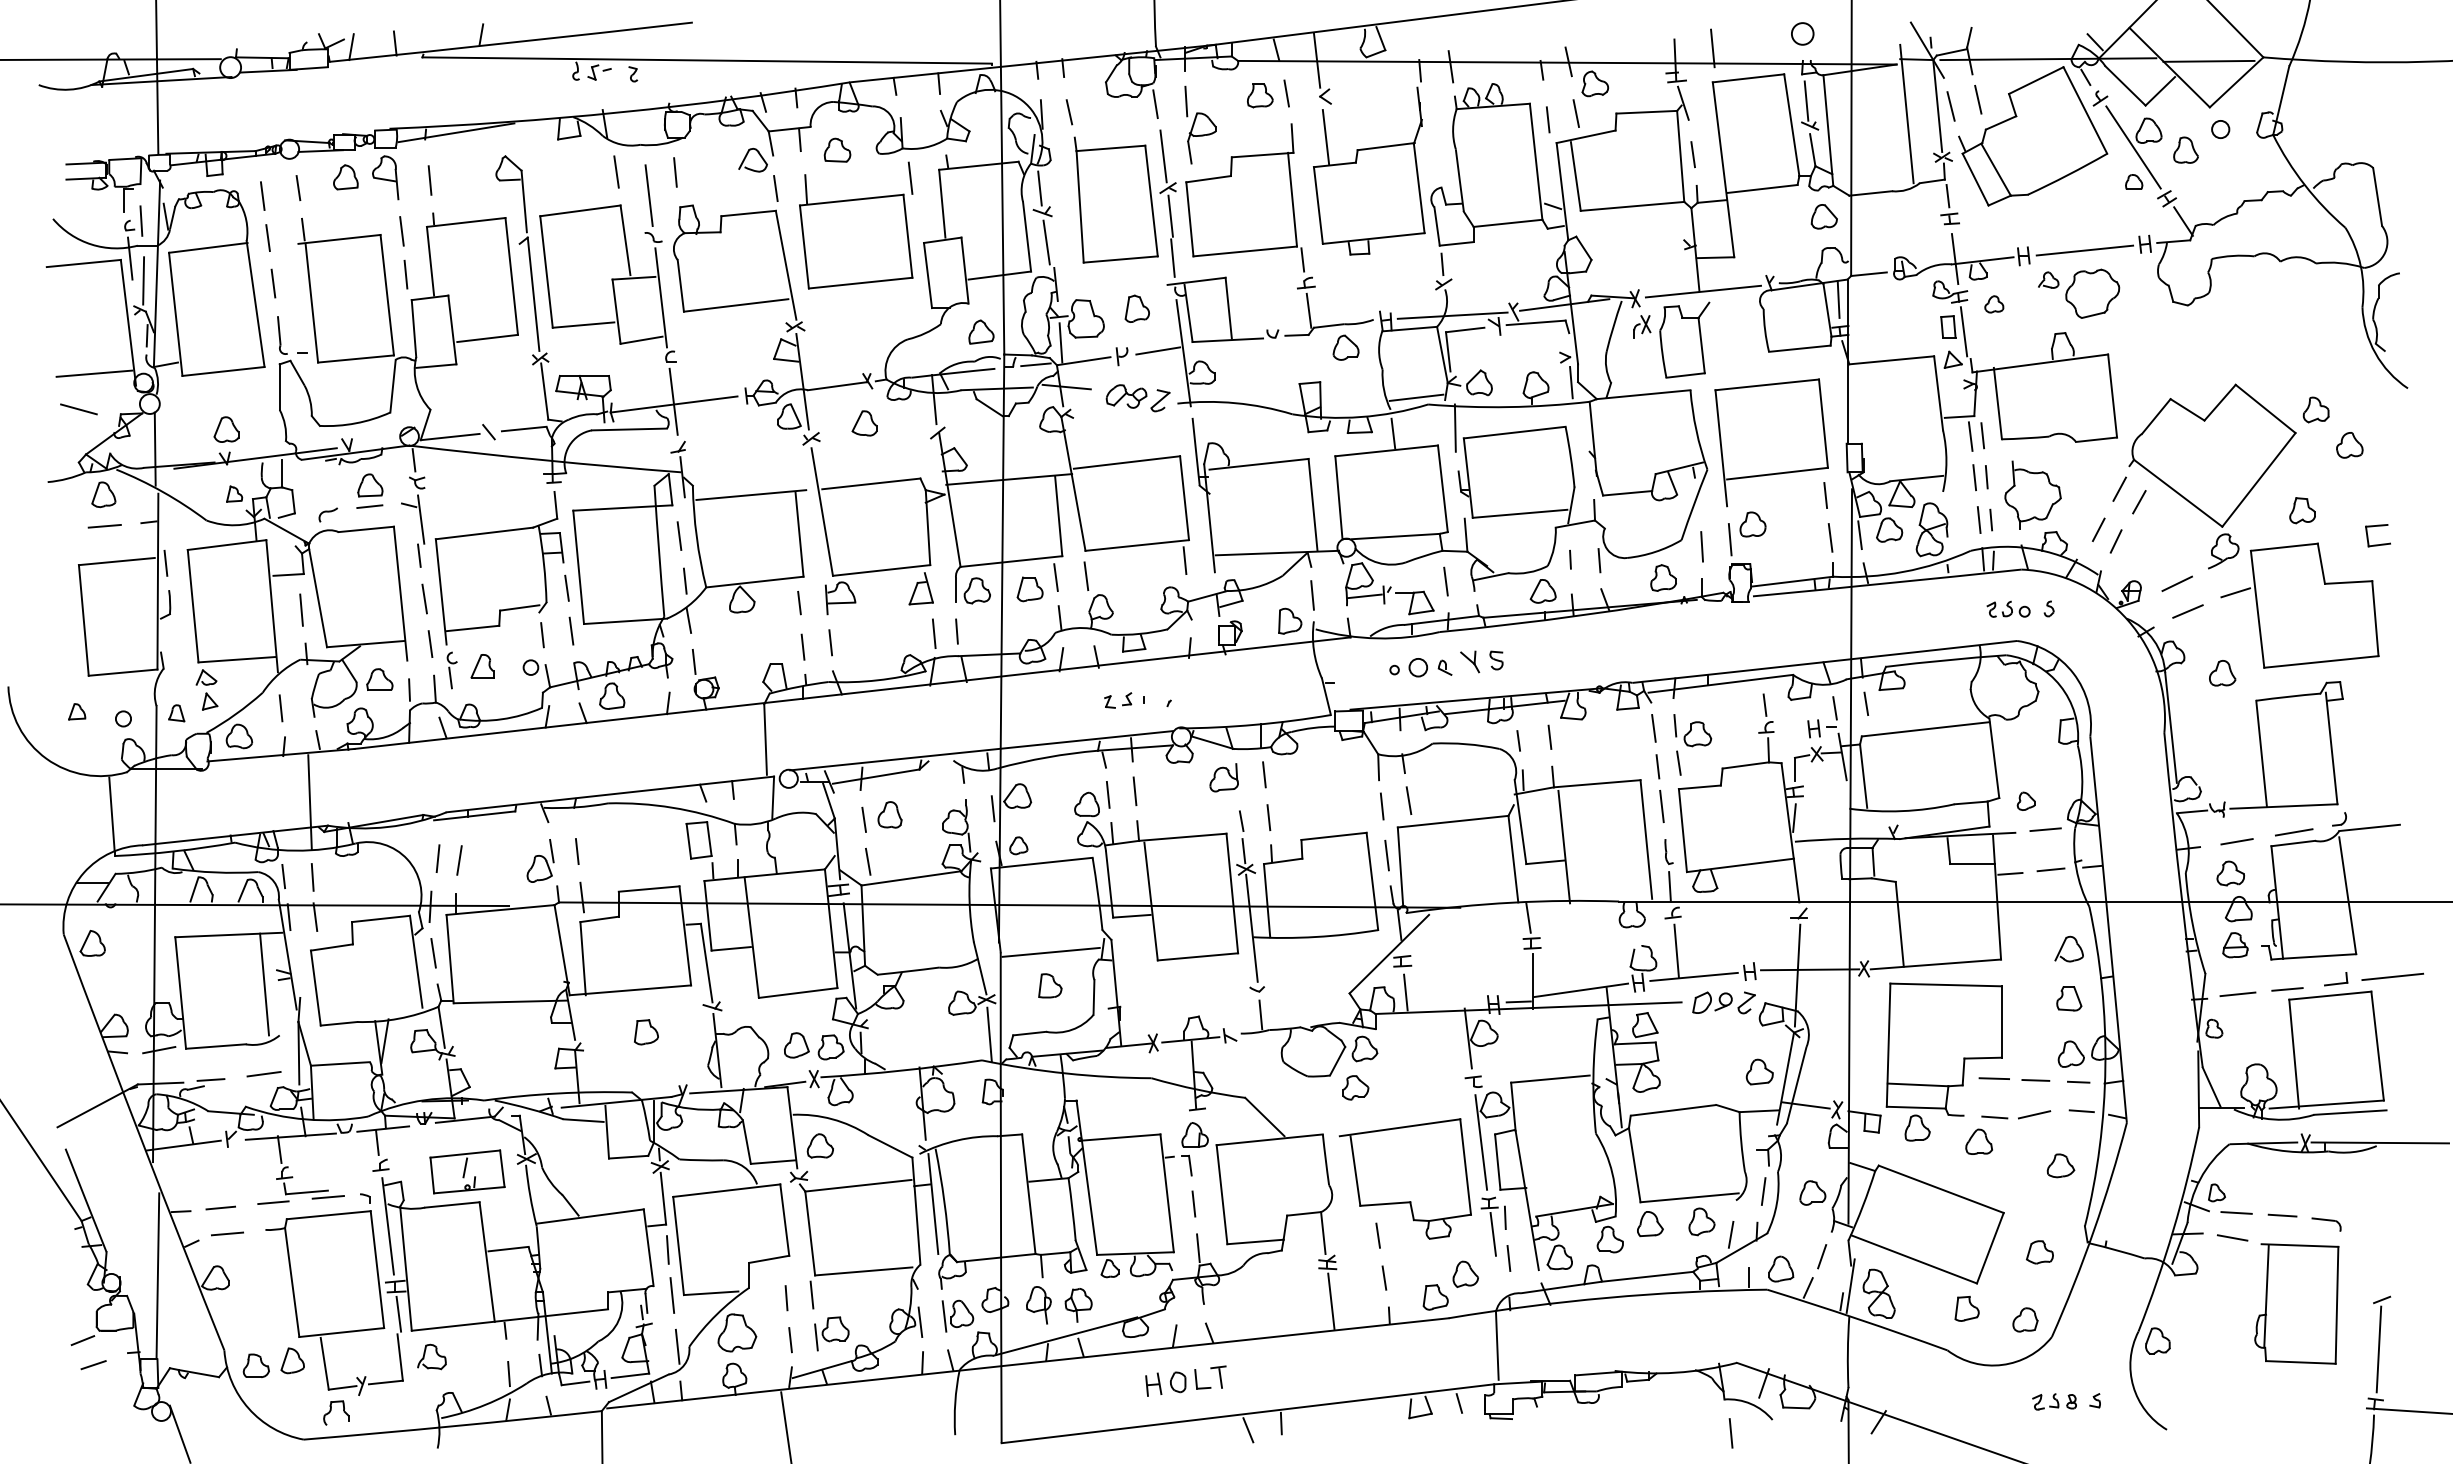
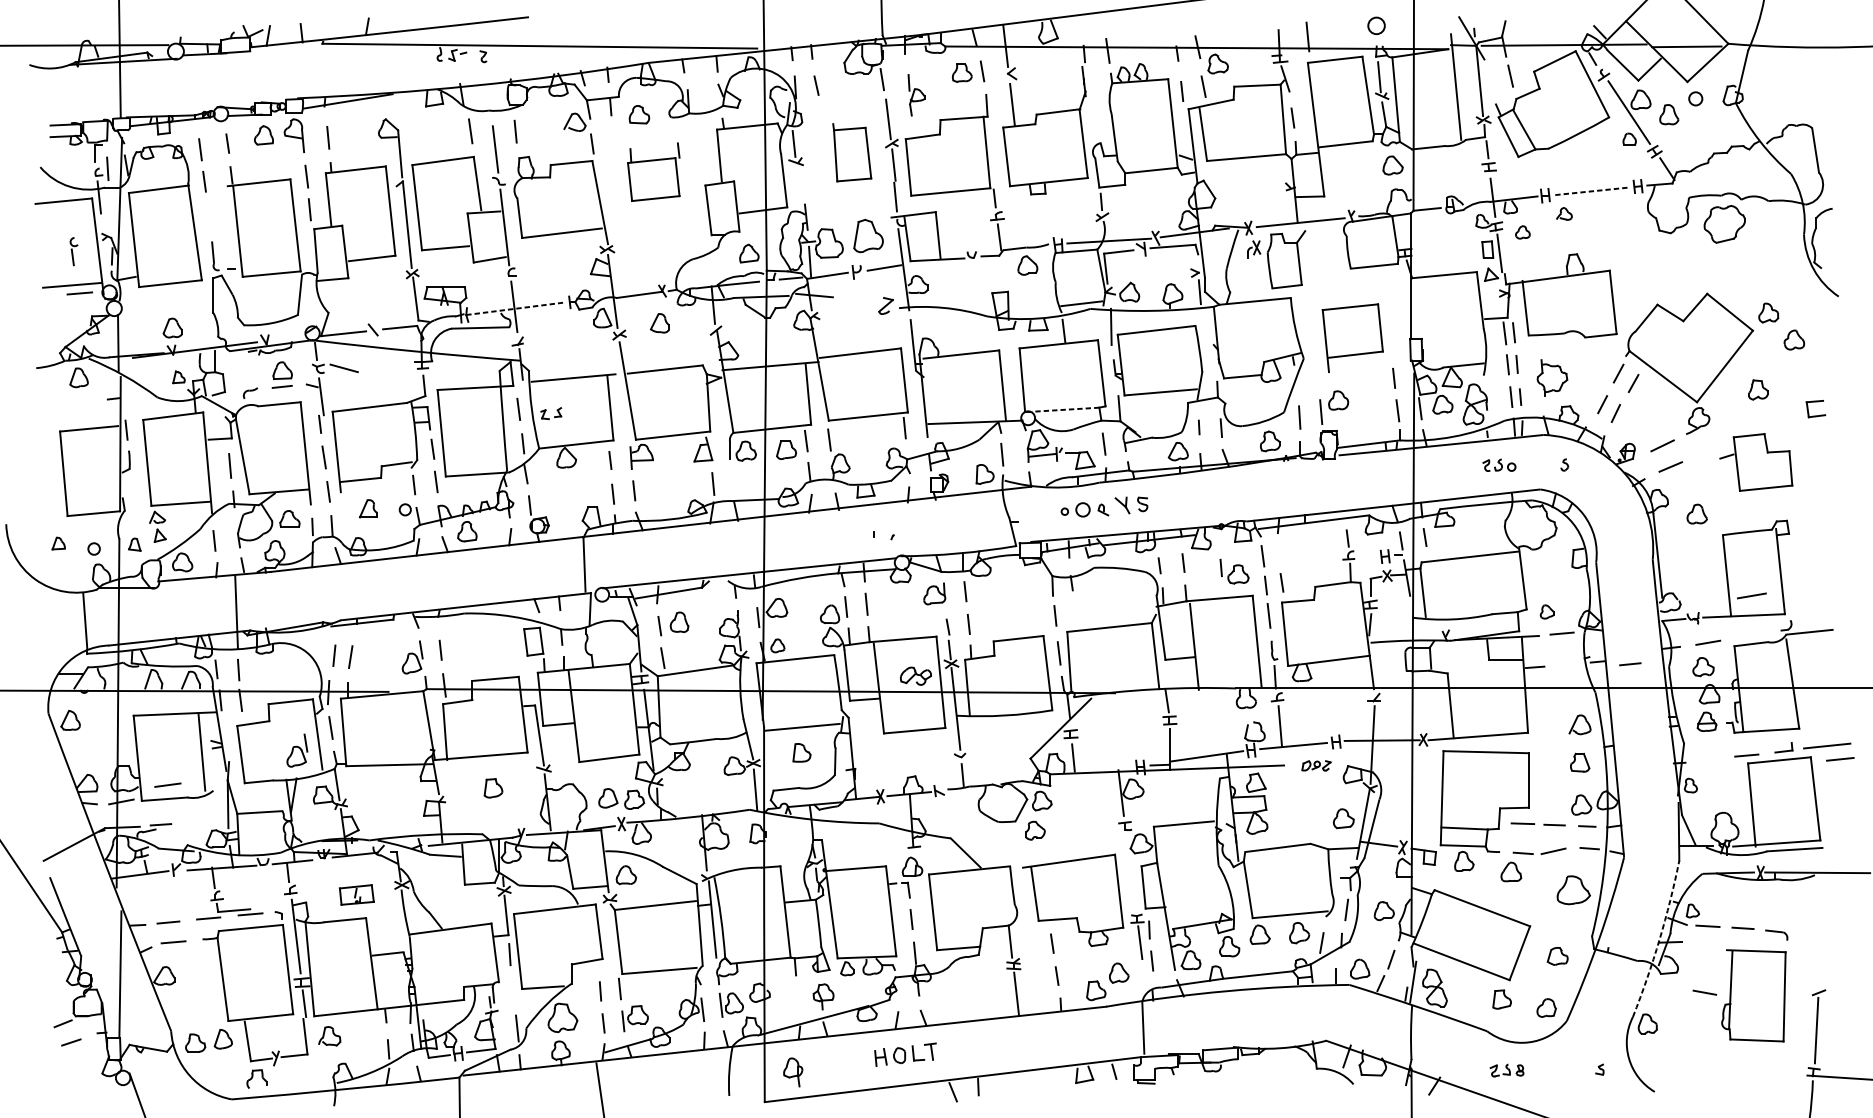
line: (1950, 106) -> (1489, 81), removed
part: (1200, 124) -> (916, 95), size x0.7
part: (1115, 199) -> (851, 152), size x0.6
part: (856, 225) -> (653, 172), size x0.6
line: (1046, 242) -> (799, 185), removed
line: (2085, 250) -> (1592, 191), solid -> dashed
line: (143, 280) -> (109, 214), removed
line: (273, 283) -> (208, 216), removed
part: (2092, 293) -> (1724, 224), moved
line: (1838, 299) -> (1403, 228), removed
part: (1136, 308) -> (867, 235), size x1.6
part: (1126, 396) -> (915, 676), moved
line: (674, 404) -> (514, 308), solid -> dashed
line: (78, 409) -> (343, 368), moved
part: (1771, 442) -> (1352, 337), size x0.7
part: (2032, 494) -> (1552, 377), size x0.7
line: (104, 526) -> (79, 293), moved
line: (1395, 536) -> (1065, 409), solid -> dashed
part: (2299, 605) -> (1755, 462), size x0.6
part: (2008, 608) -> (1499, 464), moved
line: (956, 631) -> (730, 482), removed
part: (451, 670) -> (73, 251), moved
part: (1118, 700) -> (551, 413), moved
part: (1692, 730) -> (1234, 571), moved
line: (1408, 800) -> (1075, 611), removed
line: (2294, 832) -> (1752, 596), moved
line: (2050, 869) -> (1629, 664), moved
part: (389, 982) -> (297, 750), added
line: (2237, 993) -> (1839, 758), moved
part: (1723, 1002) -> (1316, 765), size x0.6
line: (263, 1074) -> (167, 785), moved
line: (1481, 1142) -> (1131, 872), removed
part: (2060, 1165) -> (1573, 890), size x1.6
part: (467, 1171) -> (356, 894), size x0.6
arc: (2173, 1230) -> (1659, 939), solid -> dashed
line: (2232, 1237) -> (1704, 992), moved
line: (672, 1295) -> (513, 989), removed
part: (1038, 1305) -> (792, 1072), moved
part: (2054, 1401) -> (1506, 1070), moved
line: (1730, 1433) -> (1321, 1094), removed

